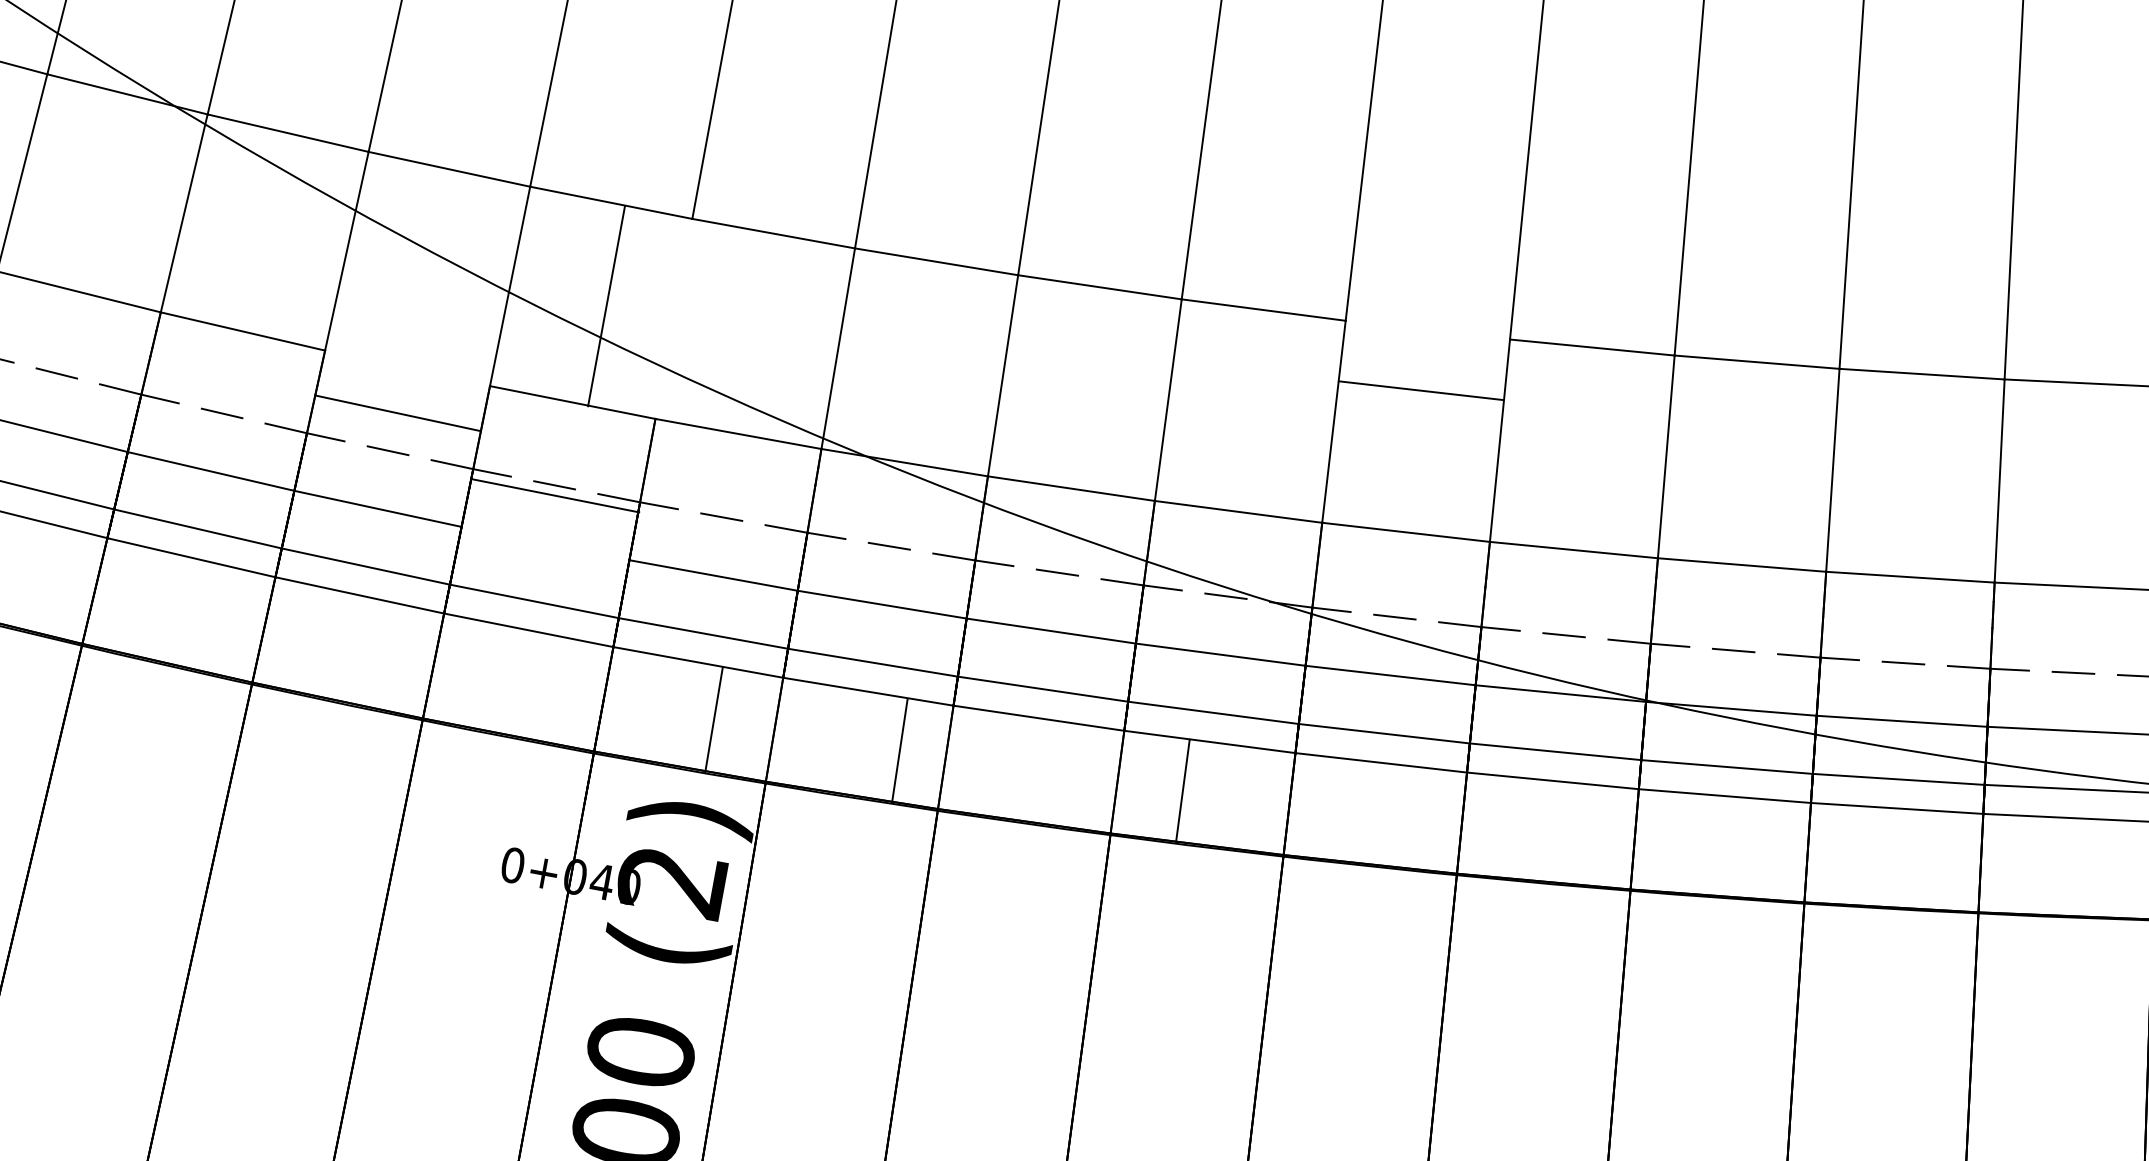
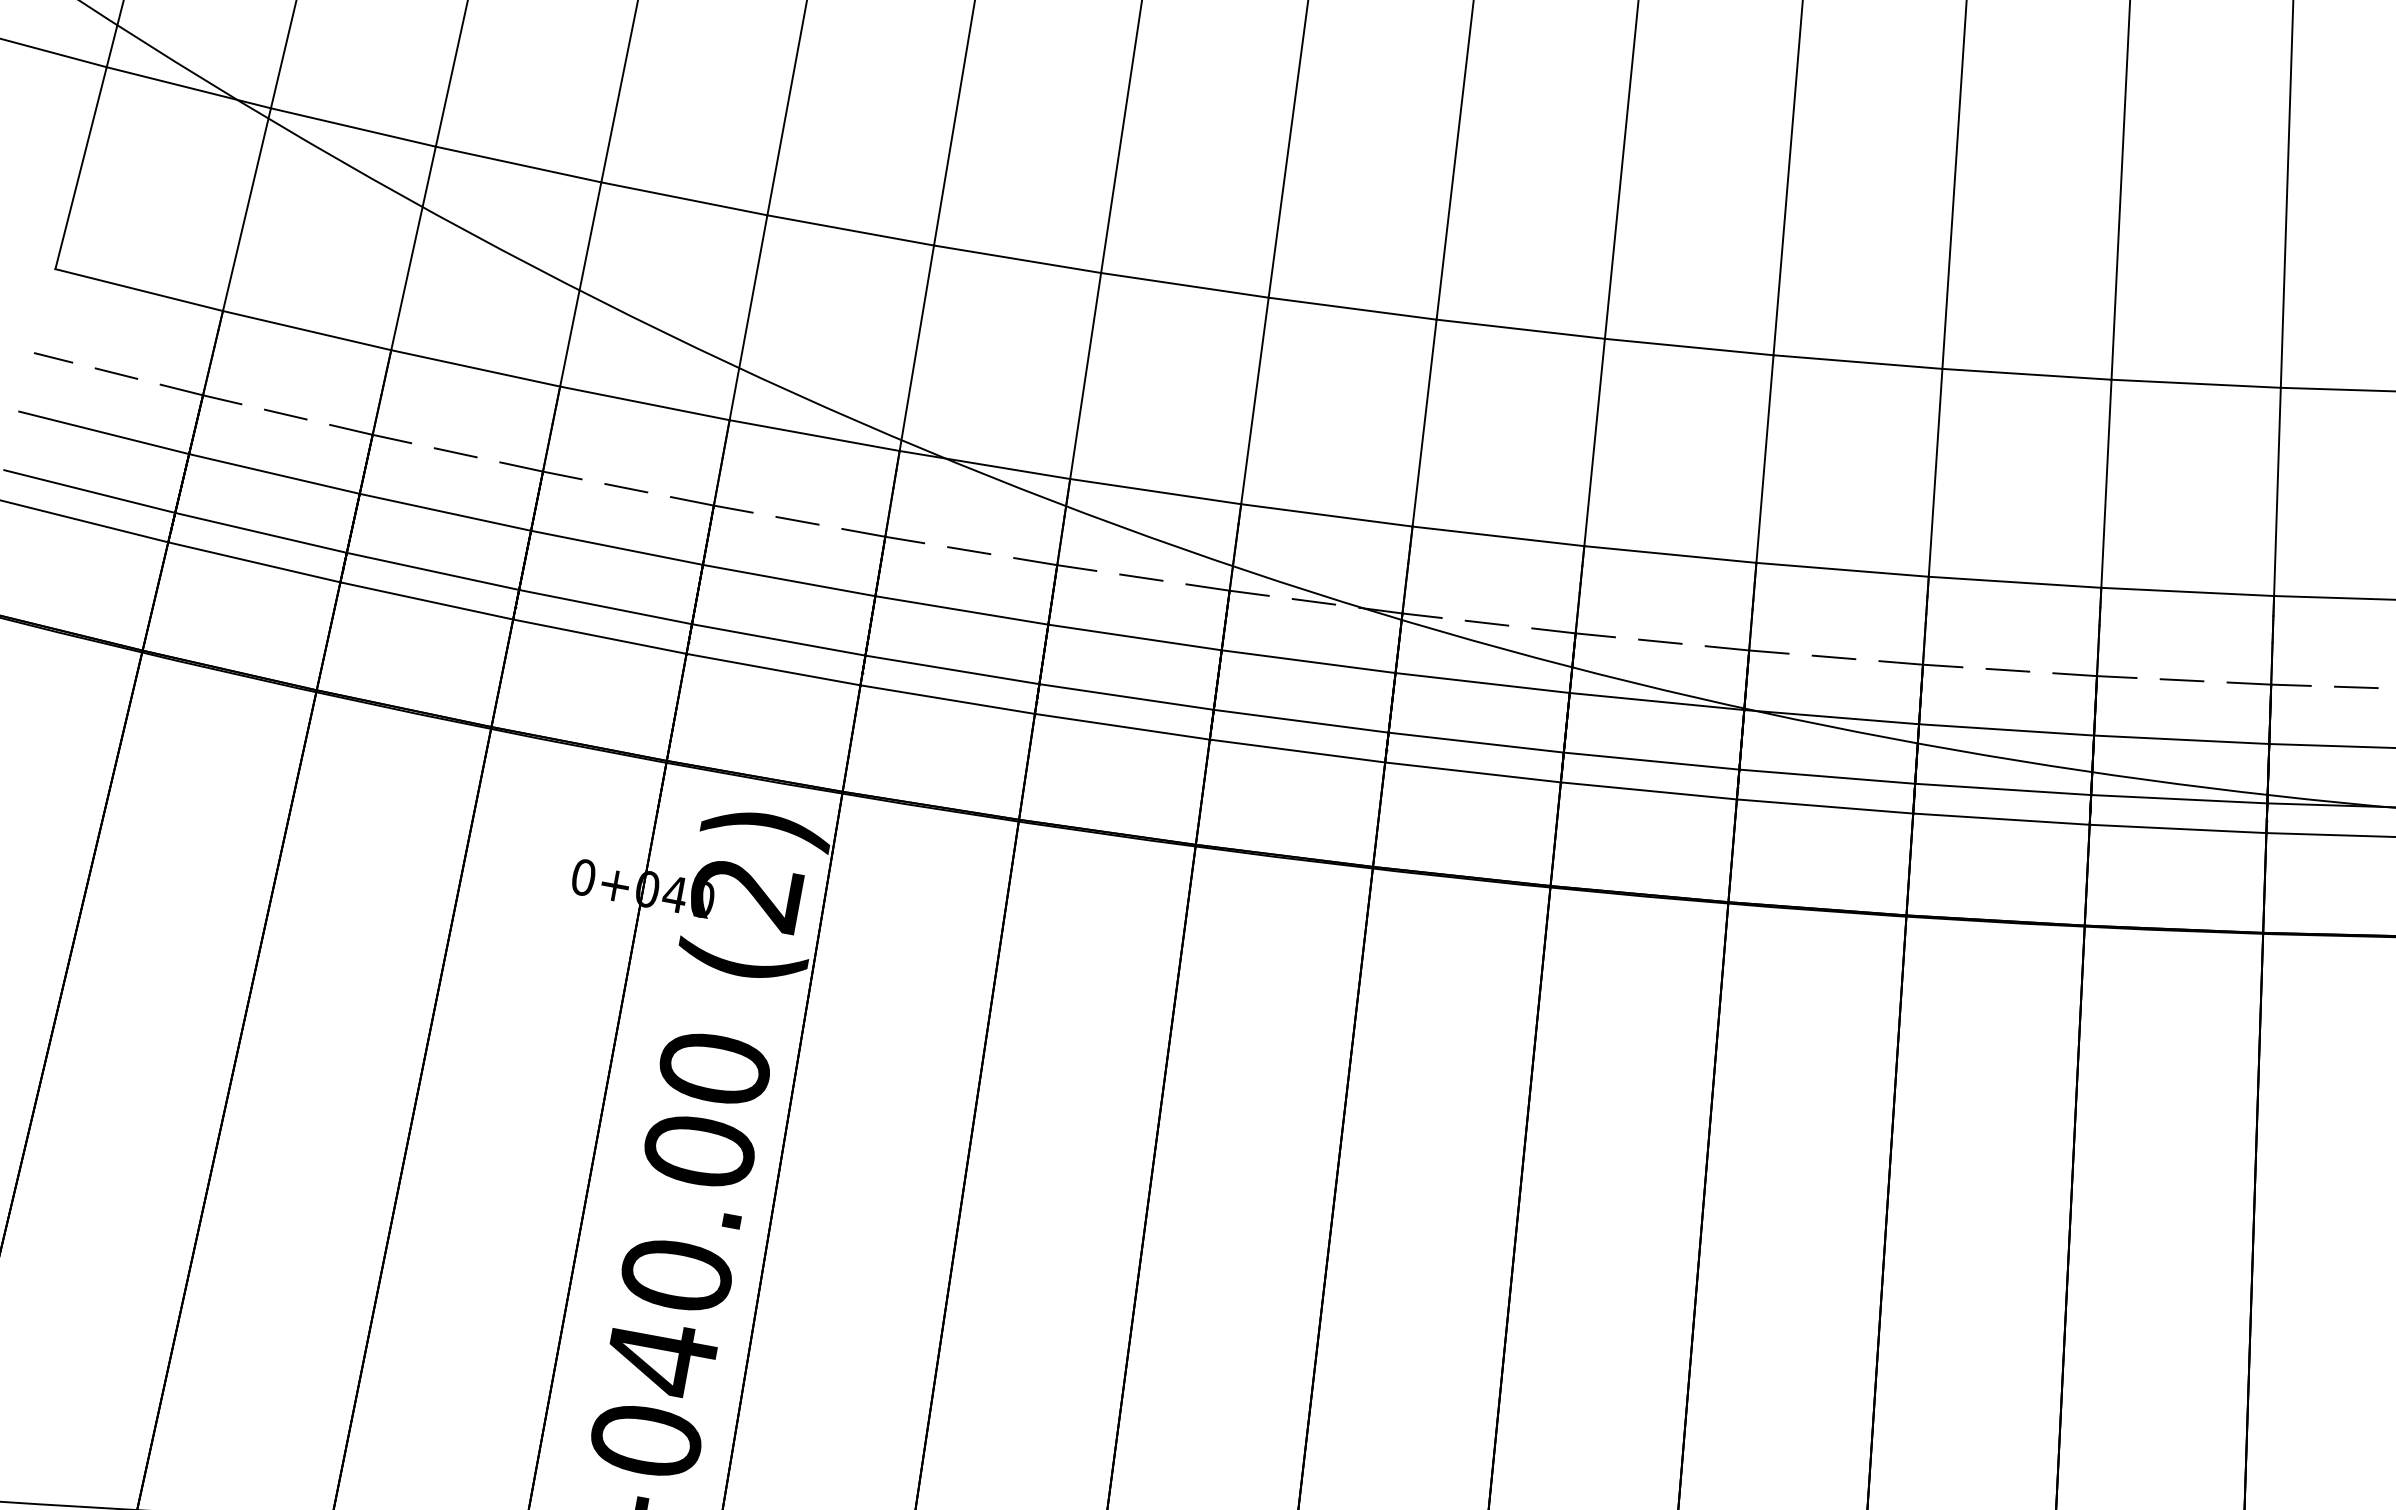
line: (606, 305) -> (748, 317), moved
line: (1420, 389) -> (1520, 328), moved
line: (397, 413) -> (475, 368), moved
line: (554, 495) -> (616, 547), moved
line: (713, 719) -> (851, 738), moved
line: (899, 750) -> (1026, 766), moved
line: (1182, 790) -> (1202, 791), moved

